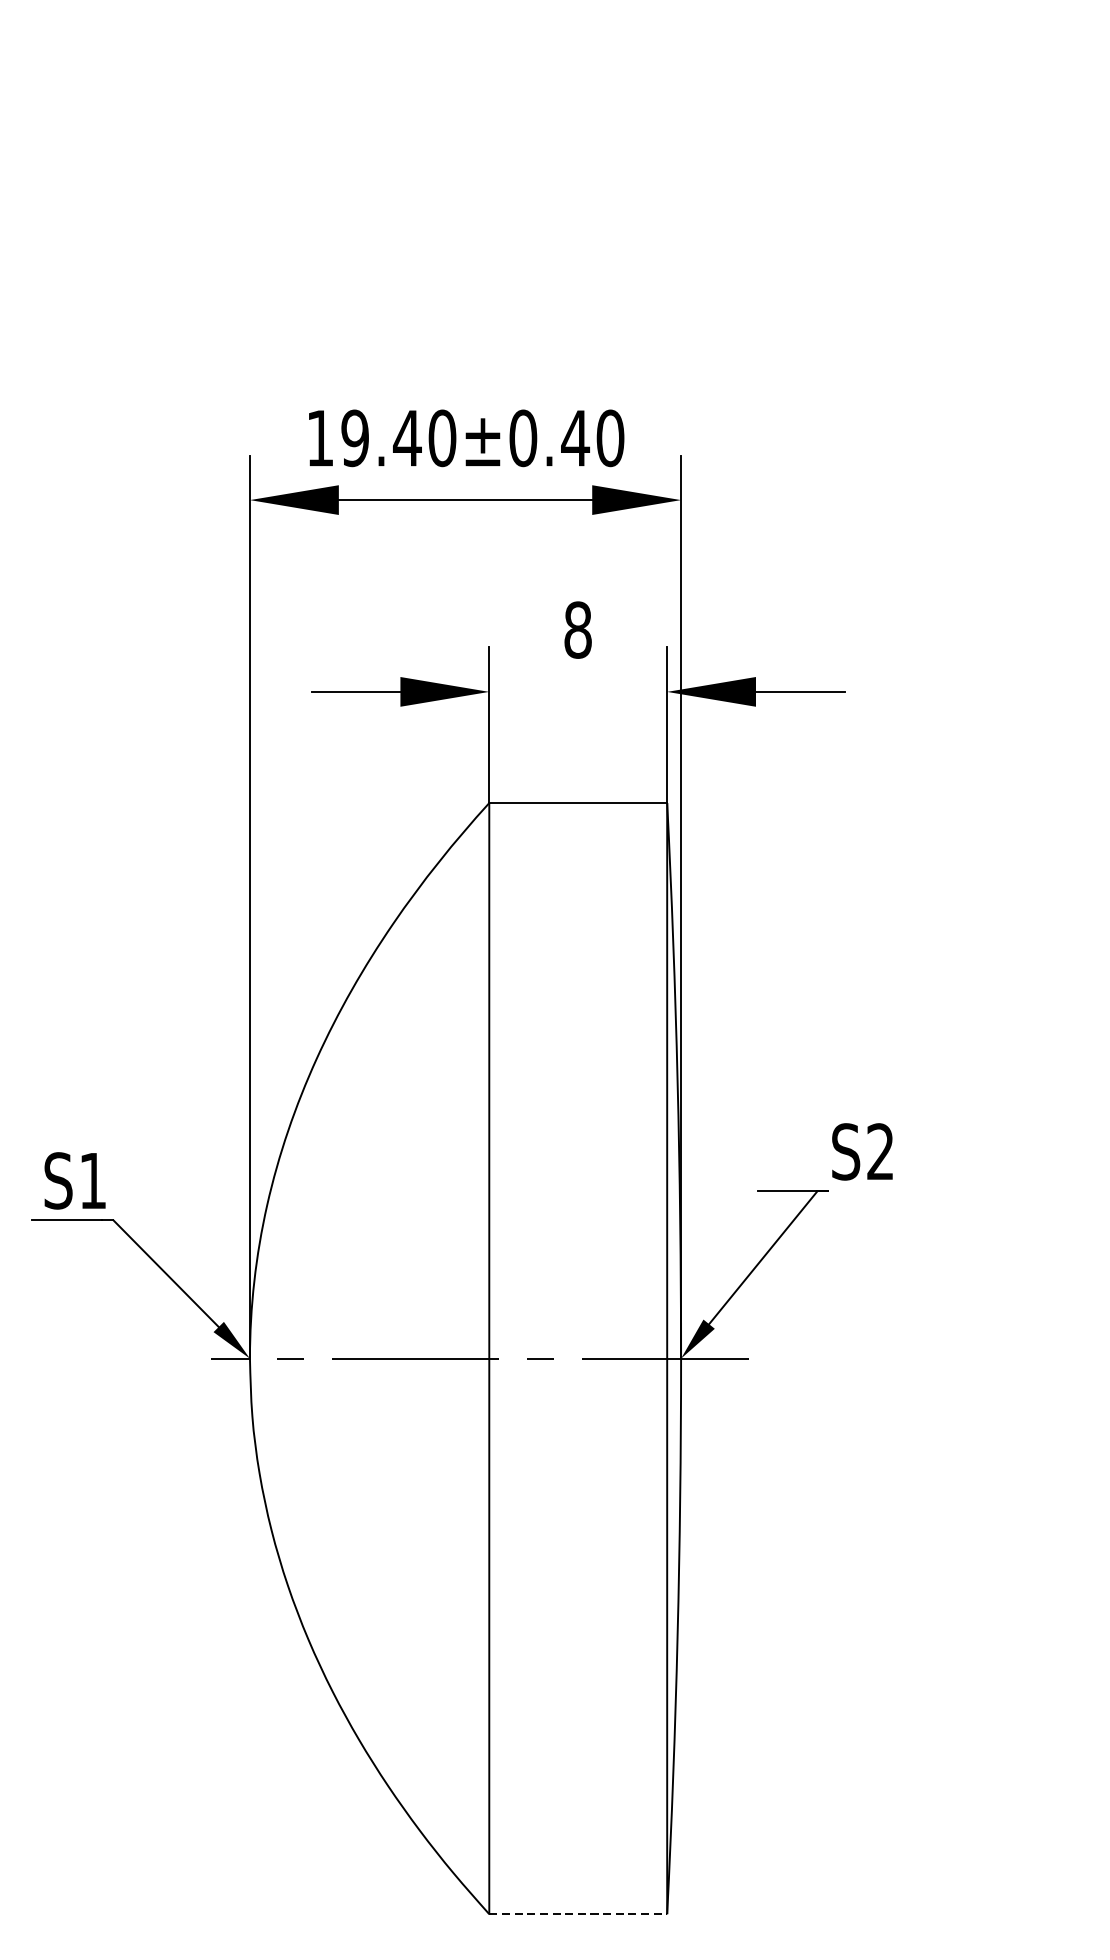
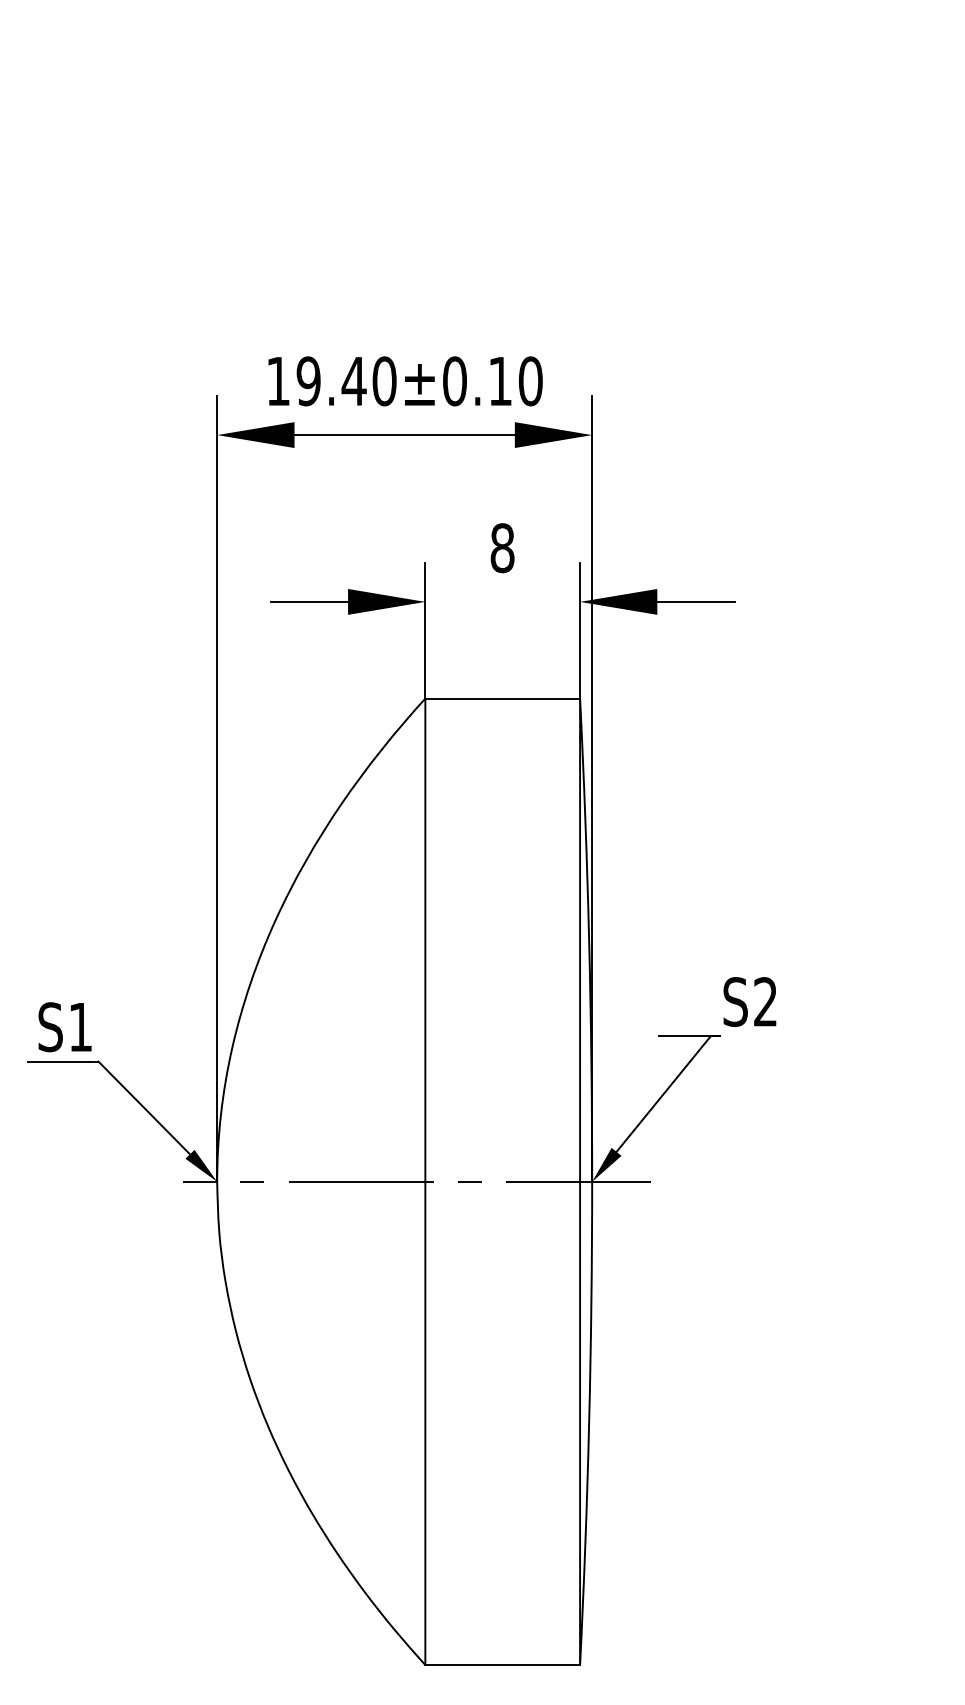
text: (574, 438) -> (499, 381), 19.40±0.40 -> 19.40±0.10
line: (579, 1914) -> (503, 1665), dashed -> solid

